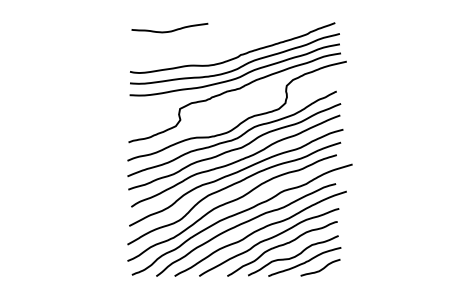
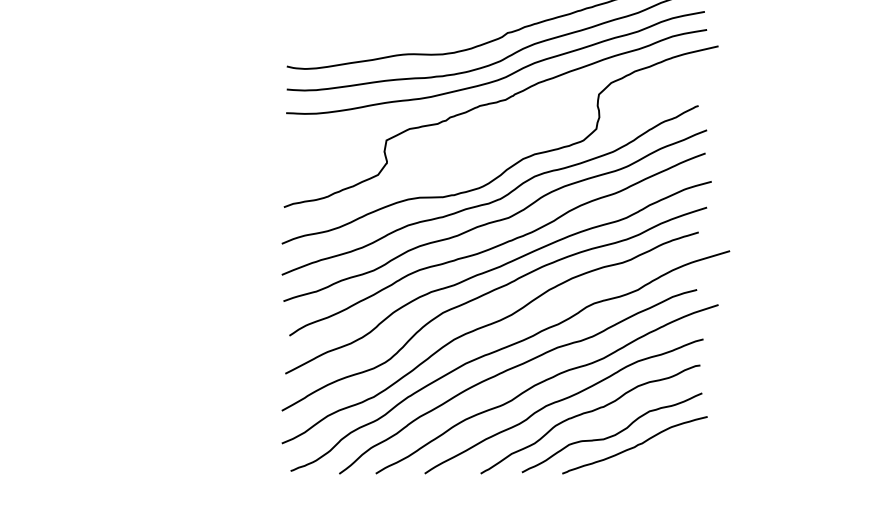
curve: (321, 268) -> (668, 458), removed

